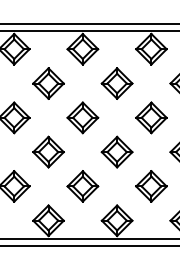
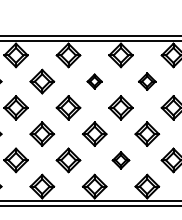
part: (48, 83) -> (94, 81), size x0.6
part: (117, 83) -> (147, 81), size x0.7
part: (82, 186) -> (120, 160), size x0.7

